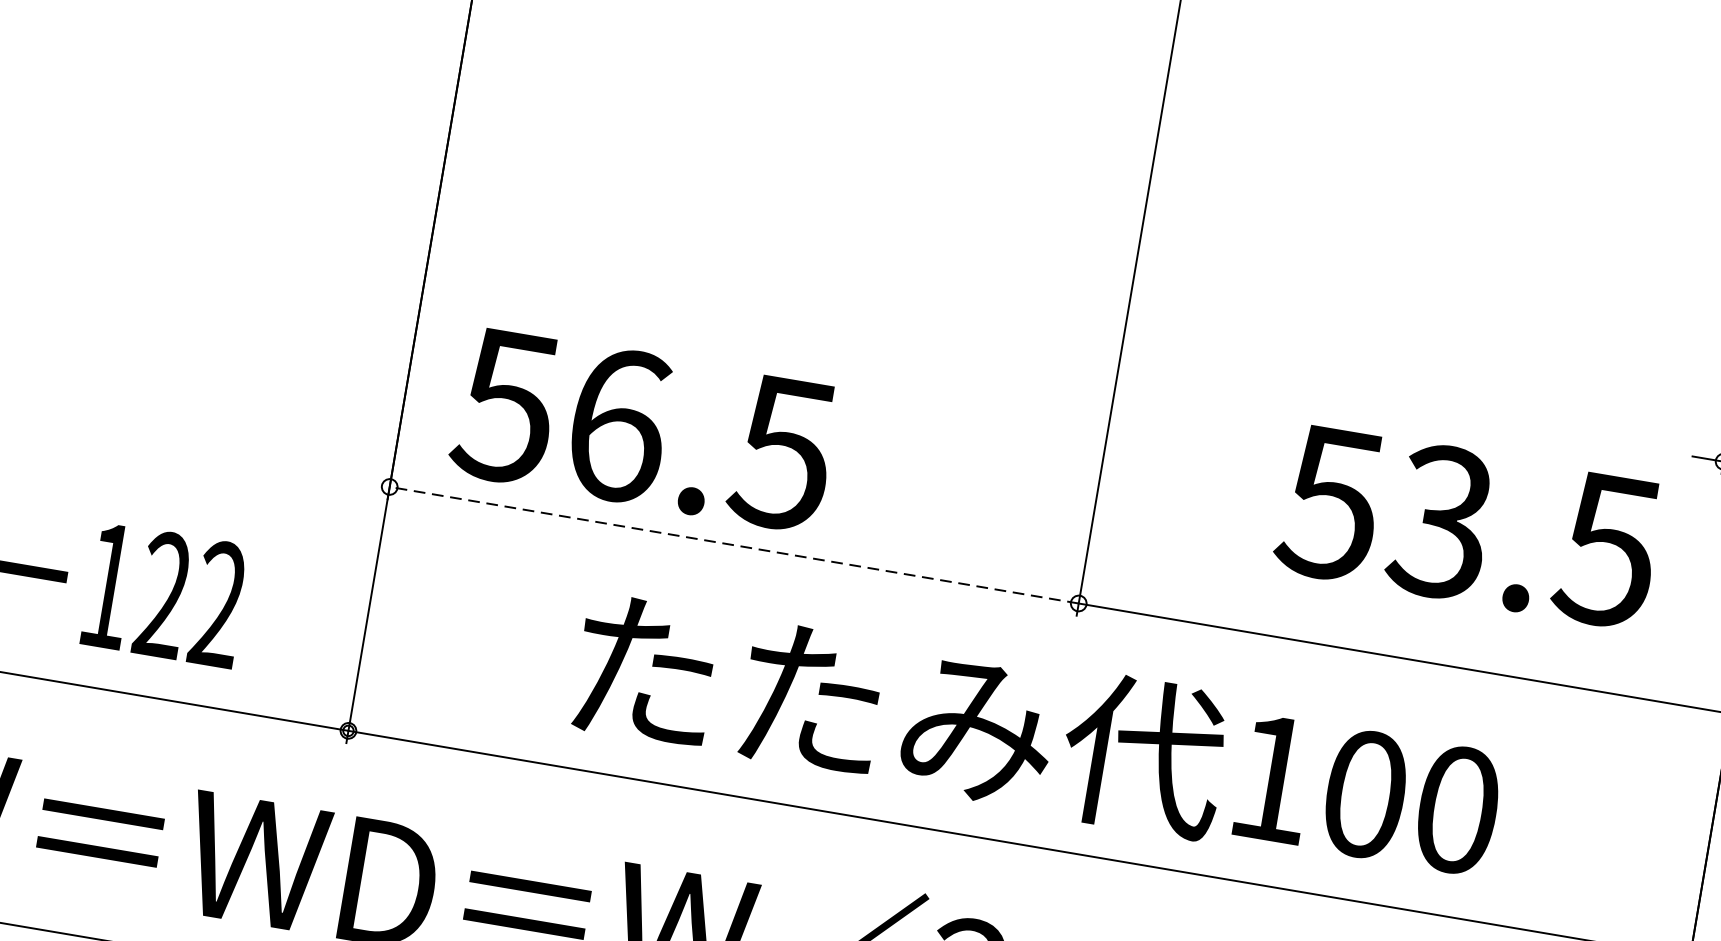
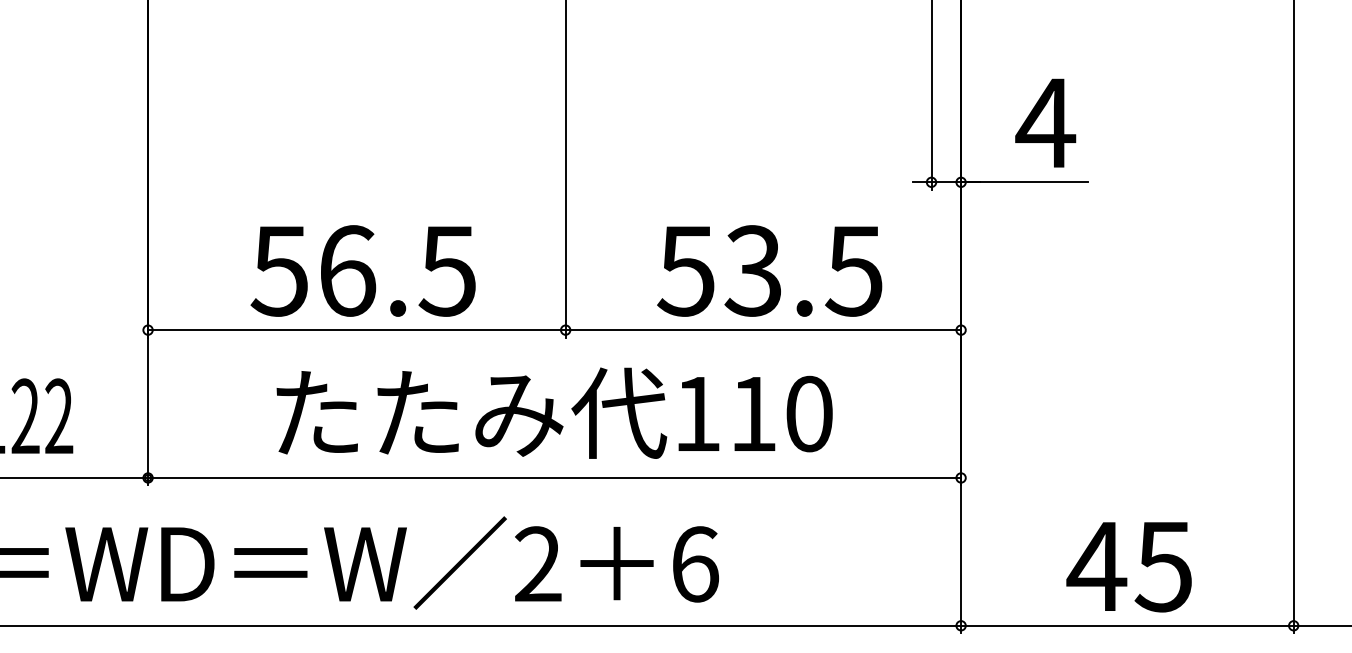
text: (643, 428) -> (362, 270), moved
text: (1468, 525) -> (769, 270), moved
line: (733, 545) -> (356, 330), dashed -> solid
text: (1365, 793) -> (753, 413), 100 -> 110

